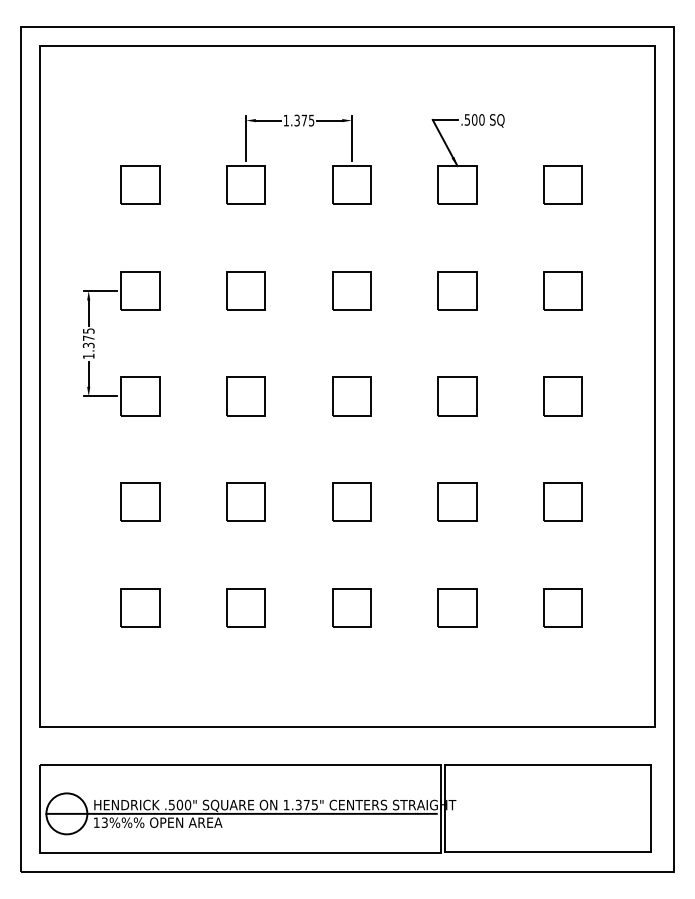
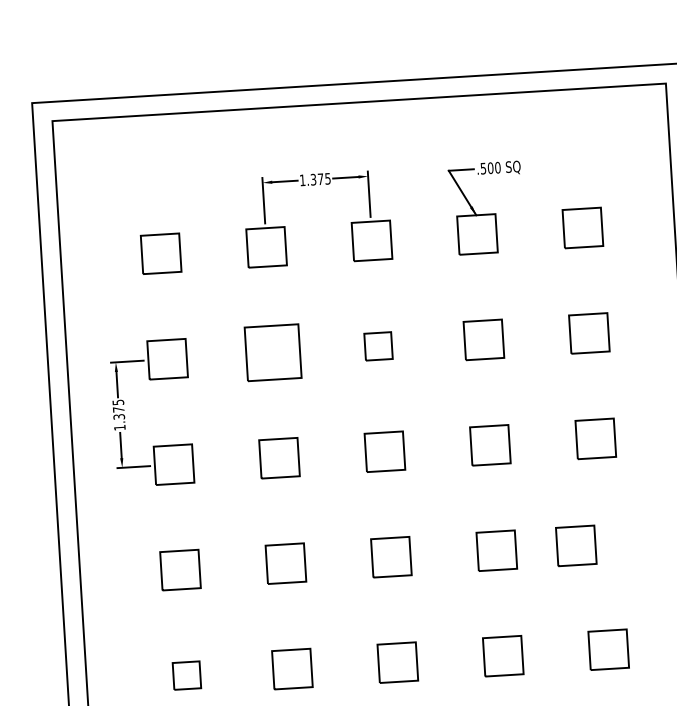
part: (245, 290) -> (272, 352), size x1.4
part: (351, 290) -> (378, 345), size x0.7
part: (562, 501) -> (575, 545), moved
part: (140, 607) -> (186, 675), size x0.7

